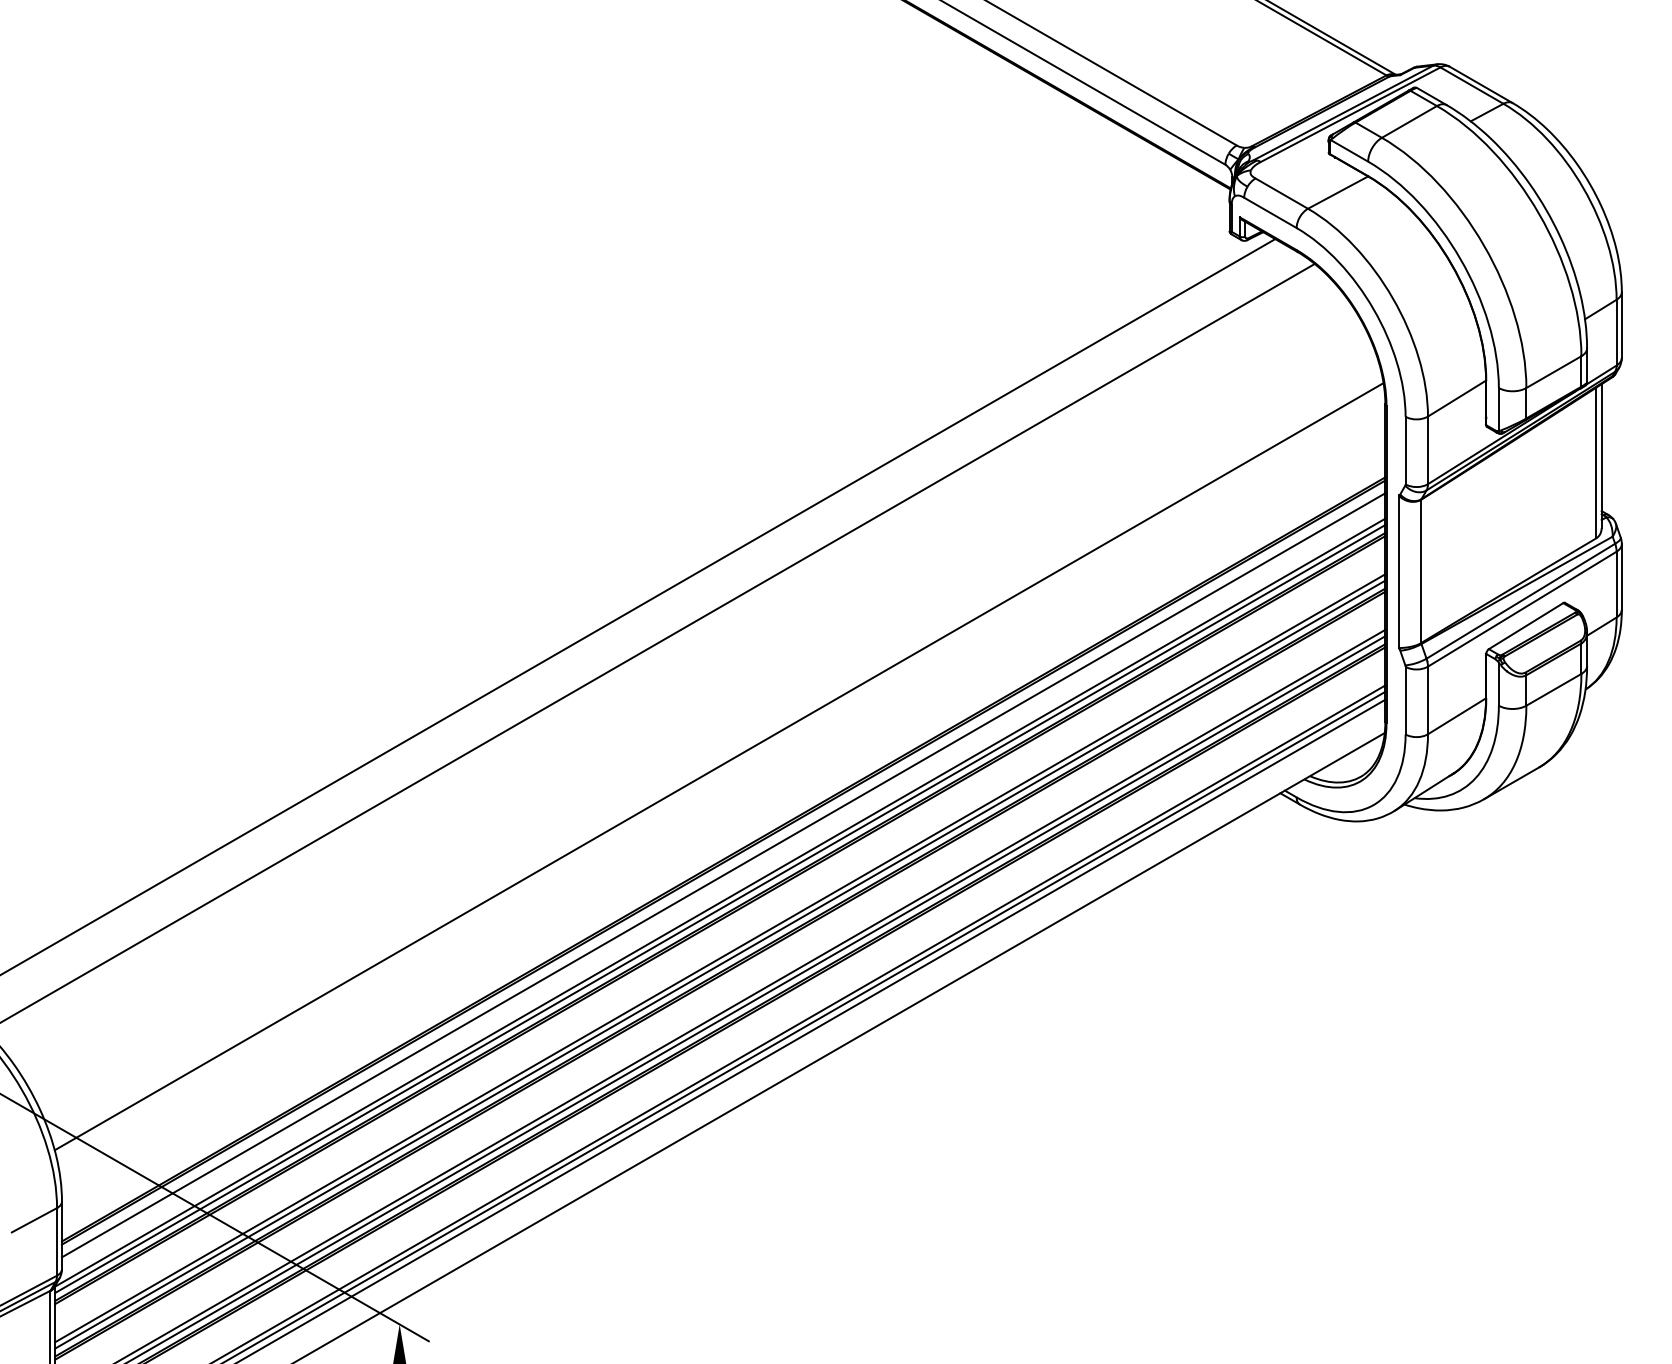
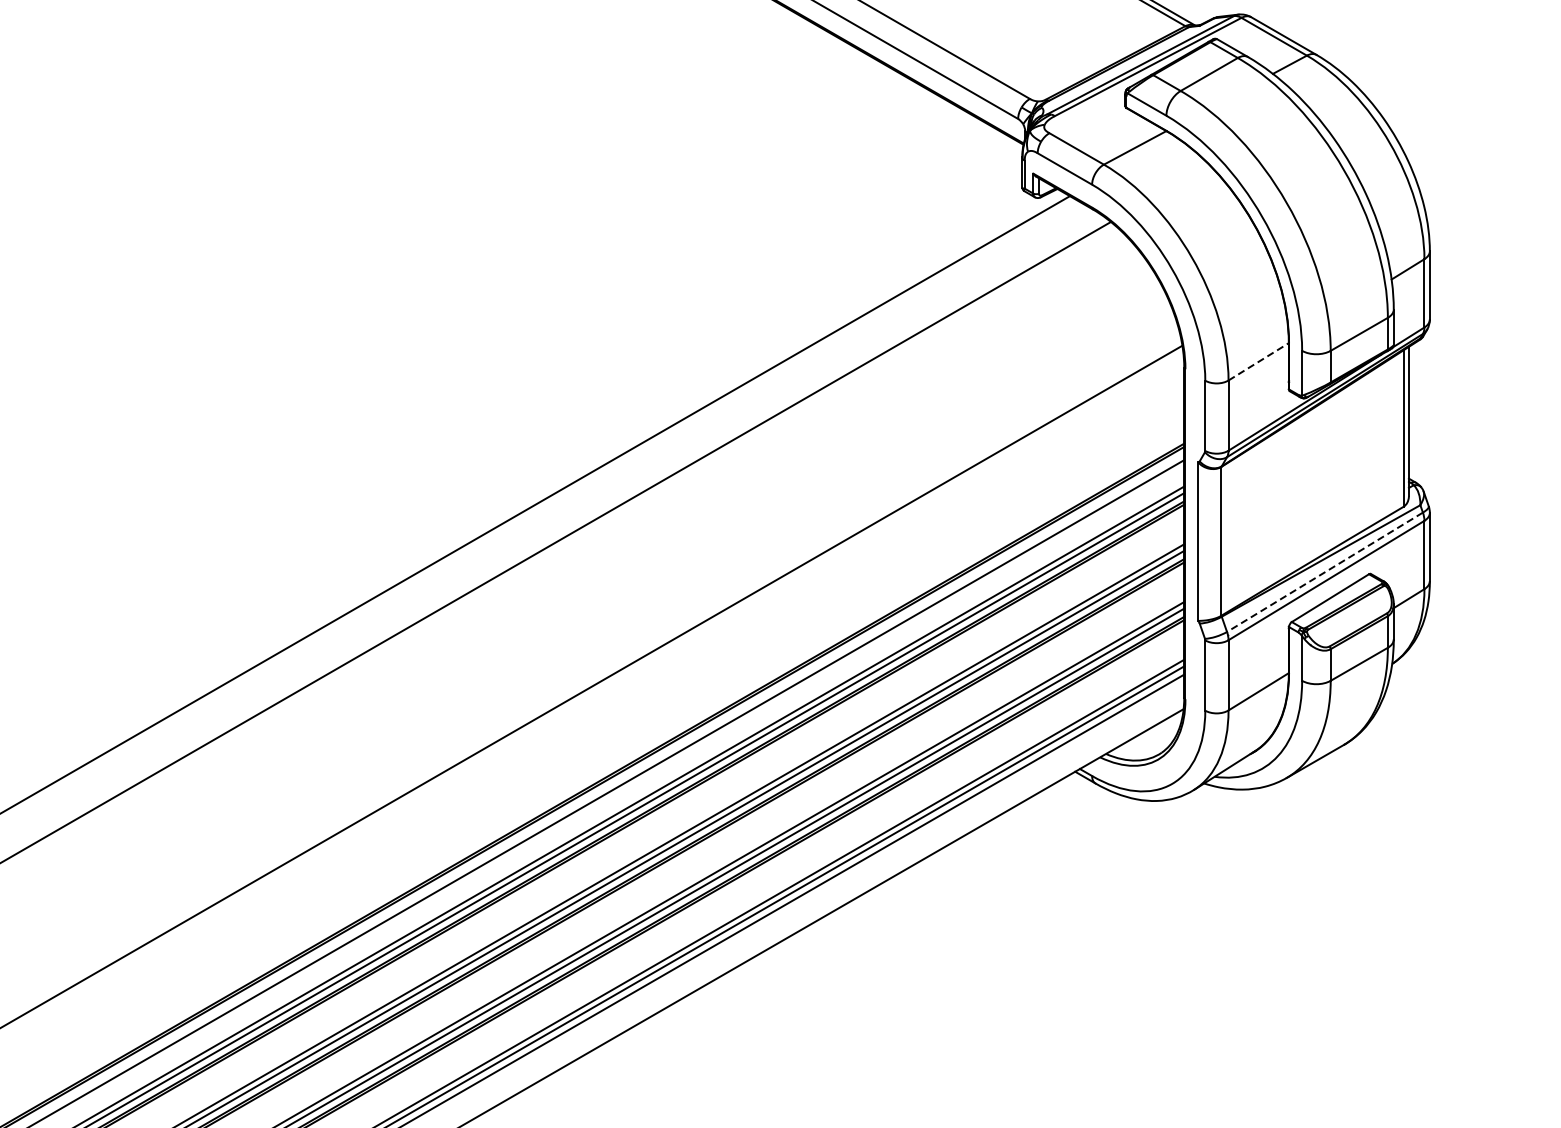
line: (1457, 398) -> (1259, 361), solid -> dashed
line: (1520, 601) -> (1324, 572), solid -> dashed

